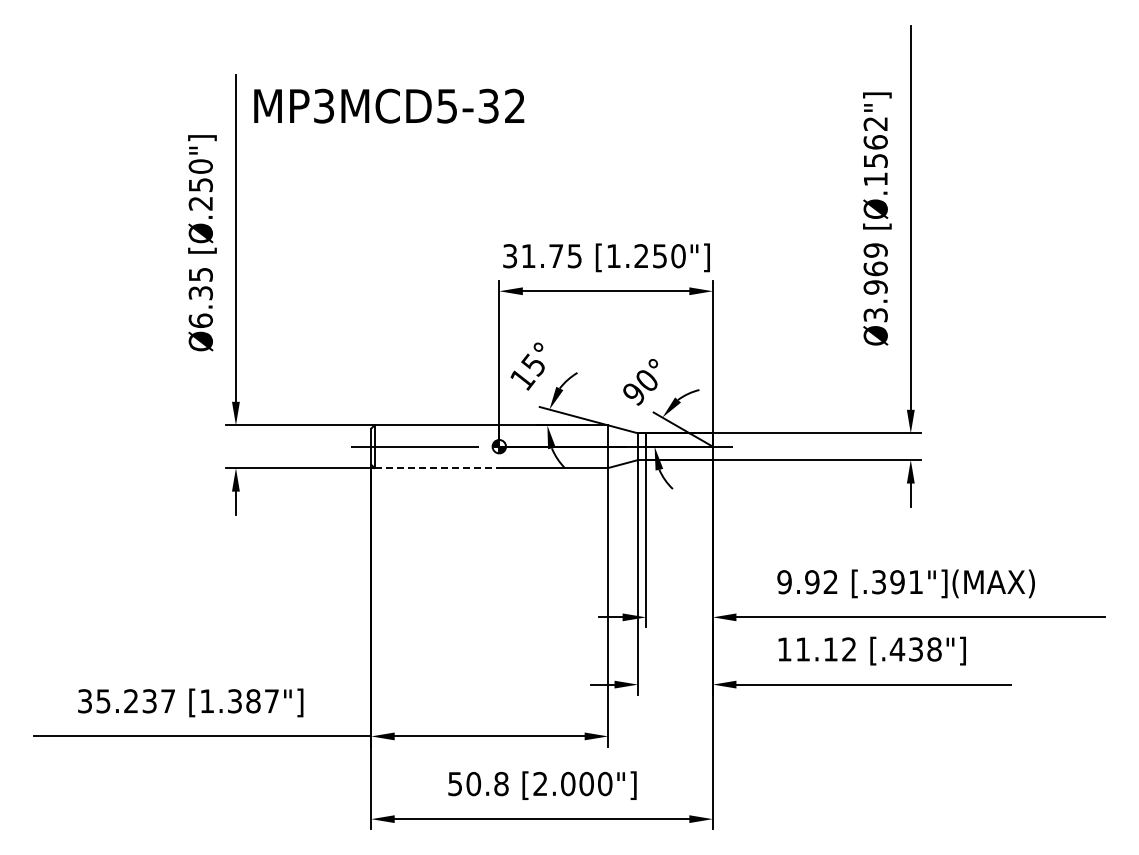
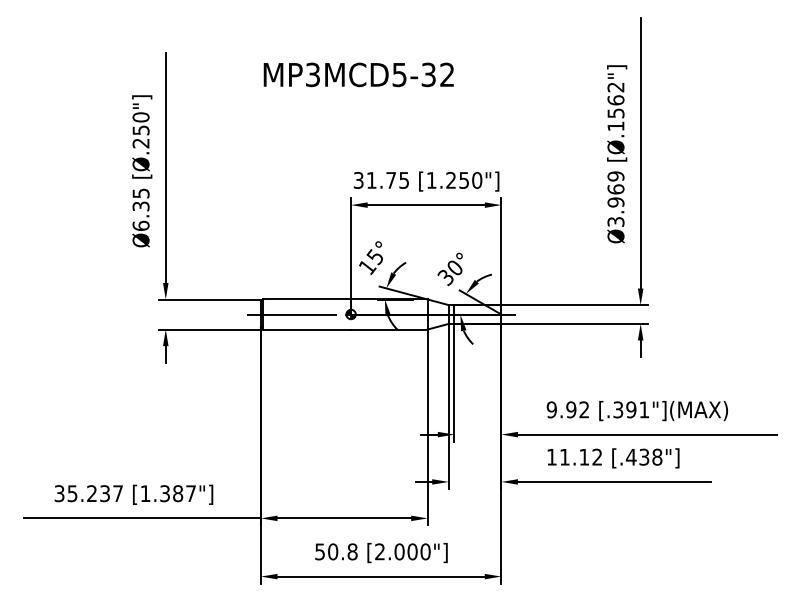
text: (389, 105) -> (358, 74), moved
text: (633, 394) -> (445, 277), 90° -> 30°
line: (437, 468) -> (307, 329), dashed -> solid

